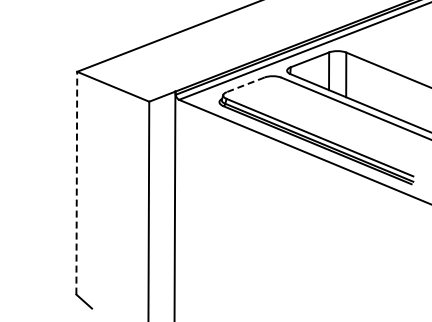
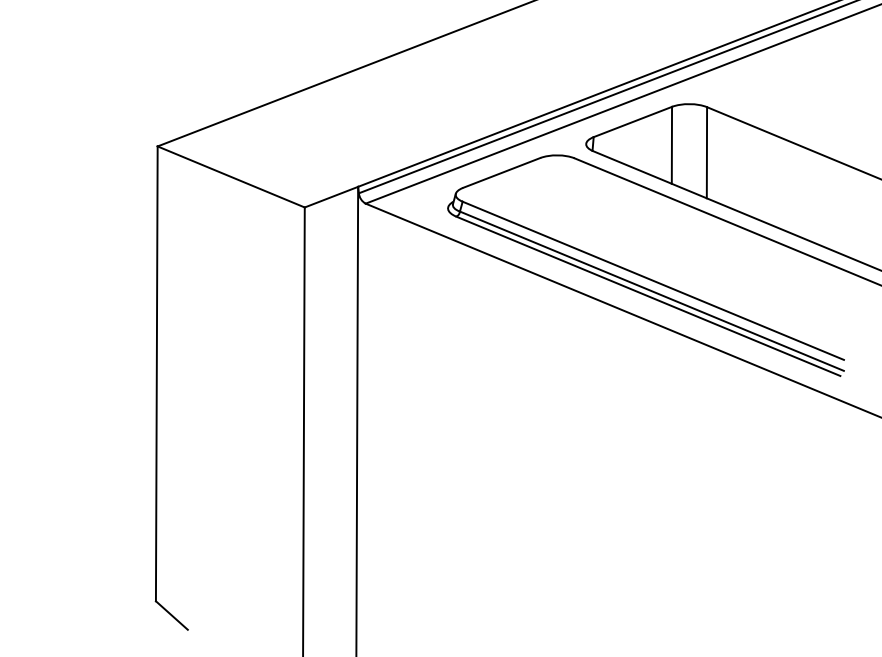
line: (245, 85) -> (501, 174), dashed -> solid
line: (76, 182) -> (156, 372), dashed -> solid

